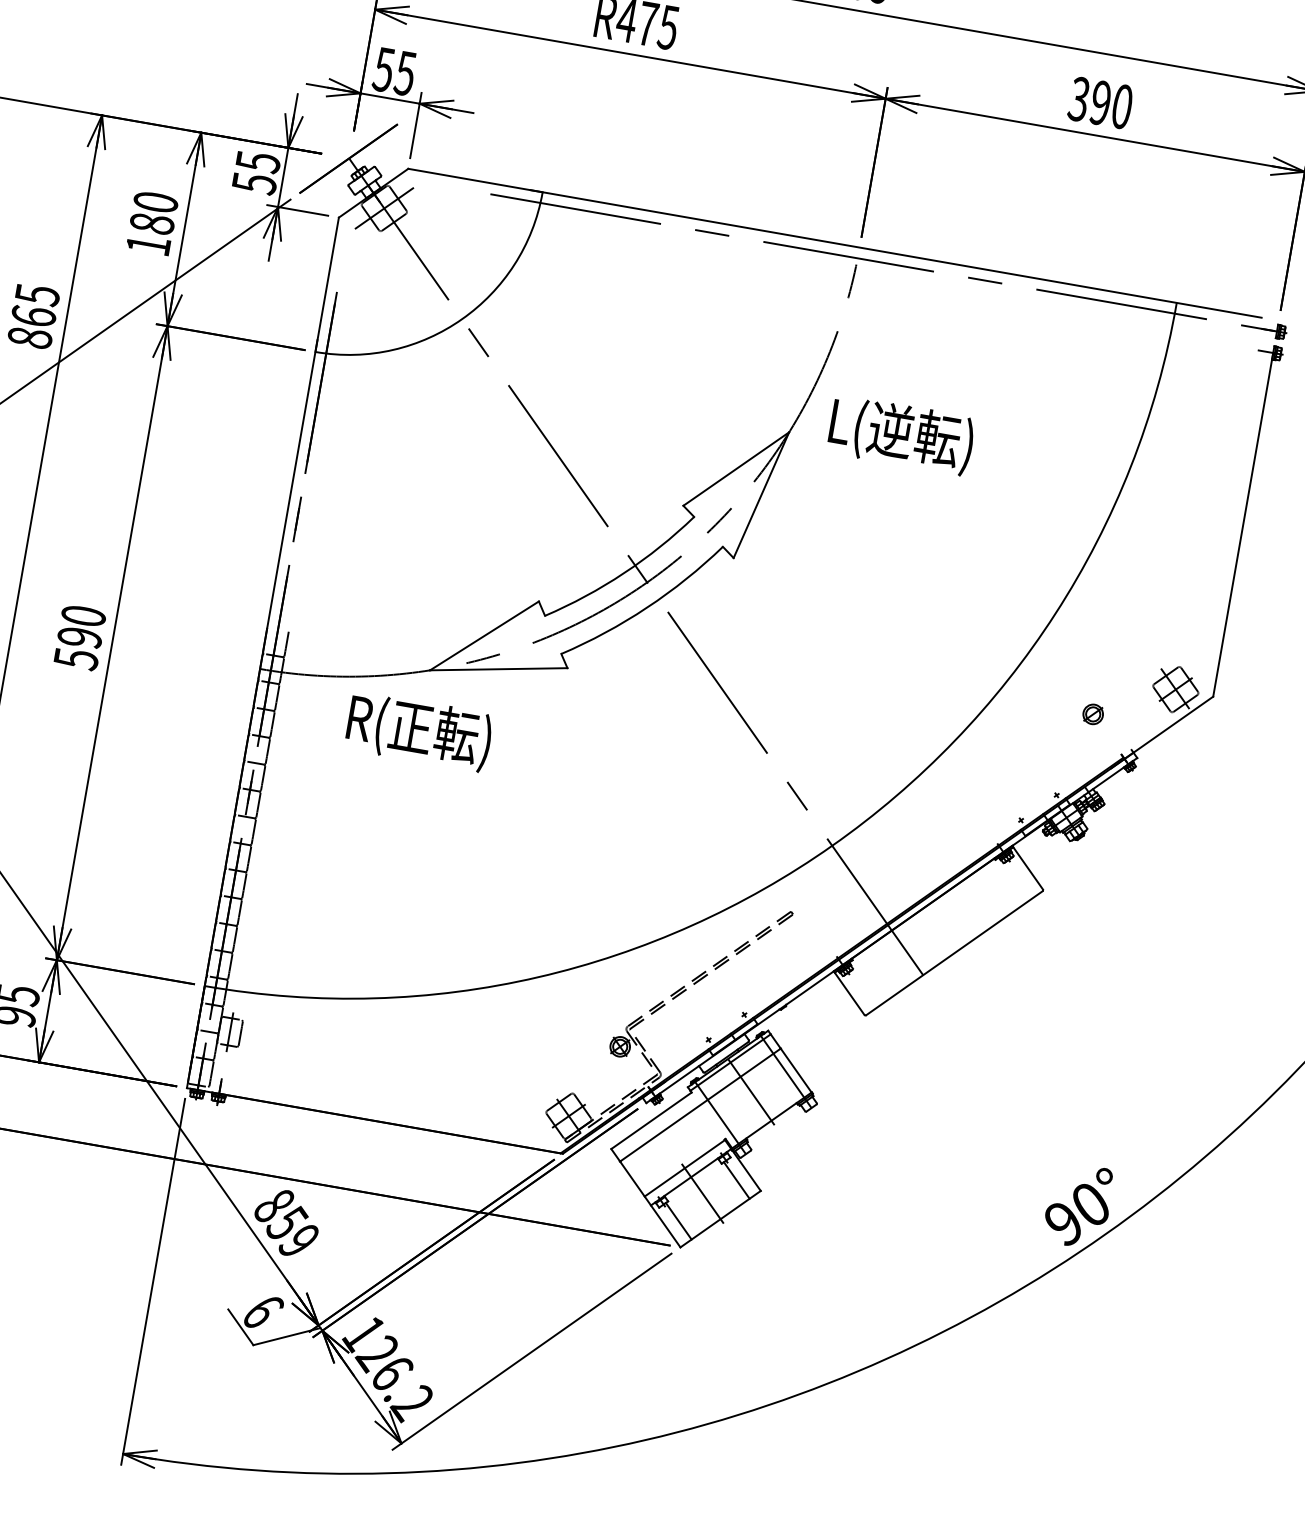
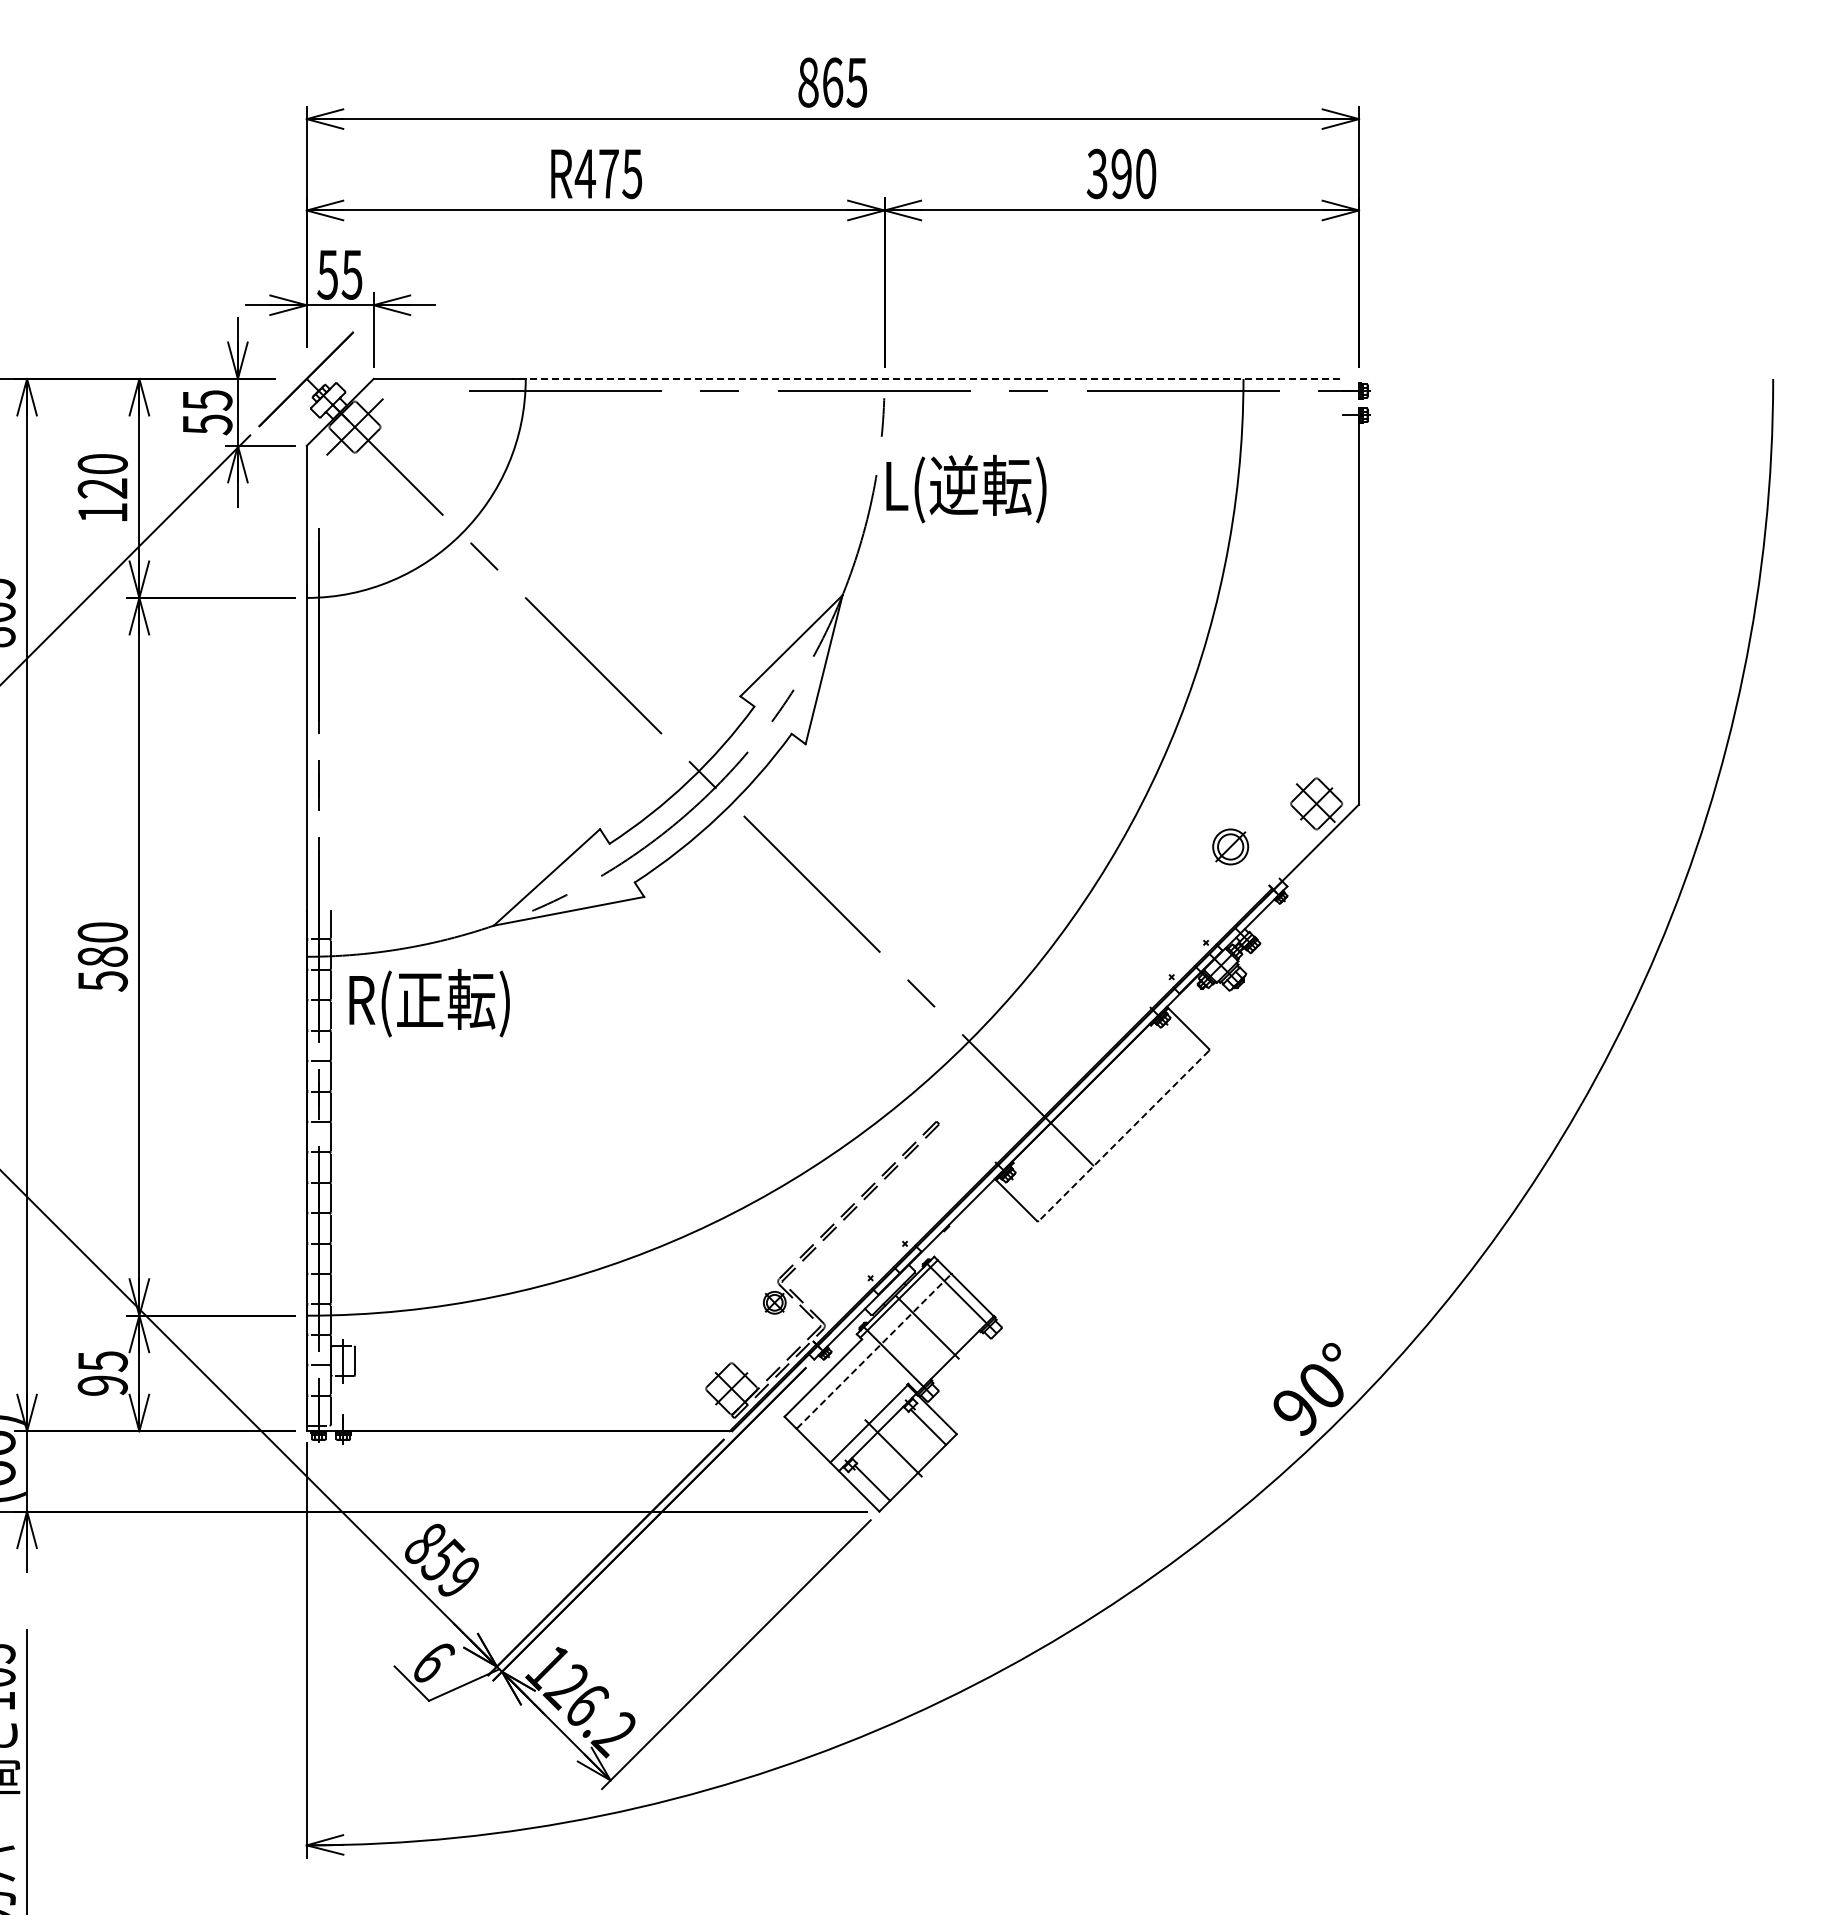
text: (151, 223) -> (102, 488), 180 -> 120
line: (895, 253) -> (925, 378), solid -> dashed
text: (901, 434) -> (966, 488), moved
text: (79, 637) -> (102, 956), 590 -> 580
part: (1093, 713) -> (1230, 846), size x1.6
text: (419, 731) -> (429, 1003), moved
line: (953, 953) -> (1123, 1136), solid -> dashed
line: (700, 1105) -> (874, 1351), solid -> dashed

